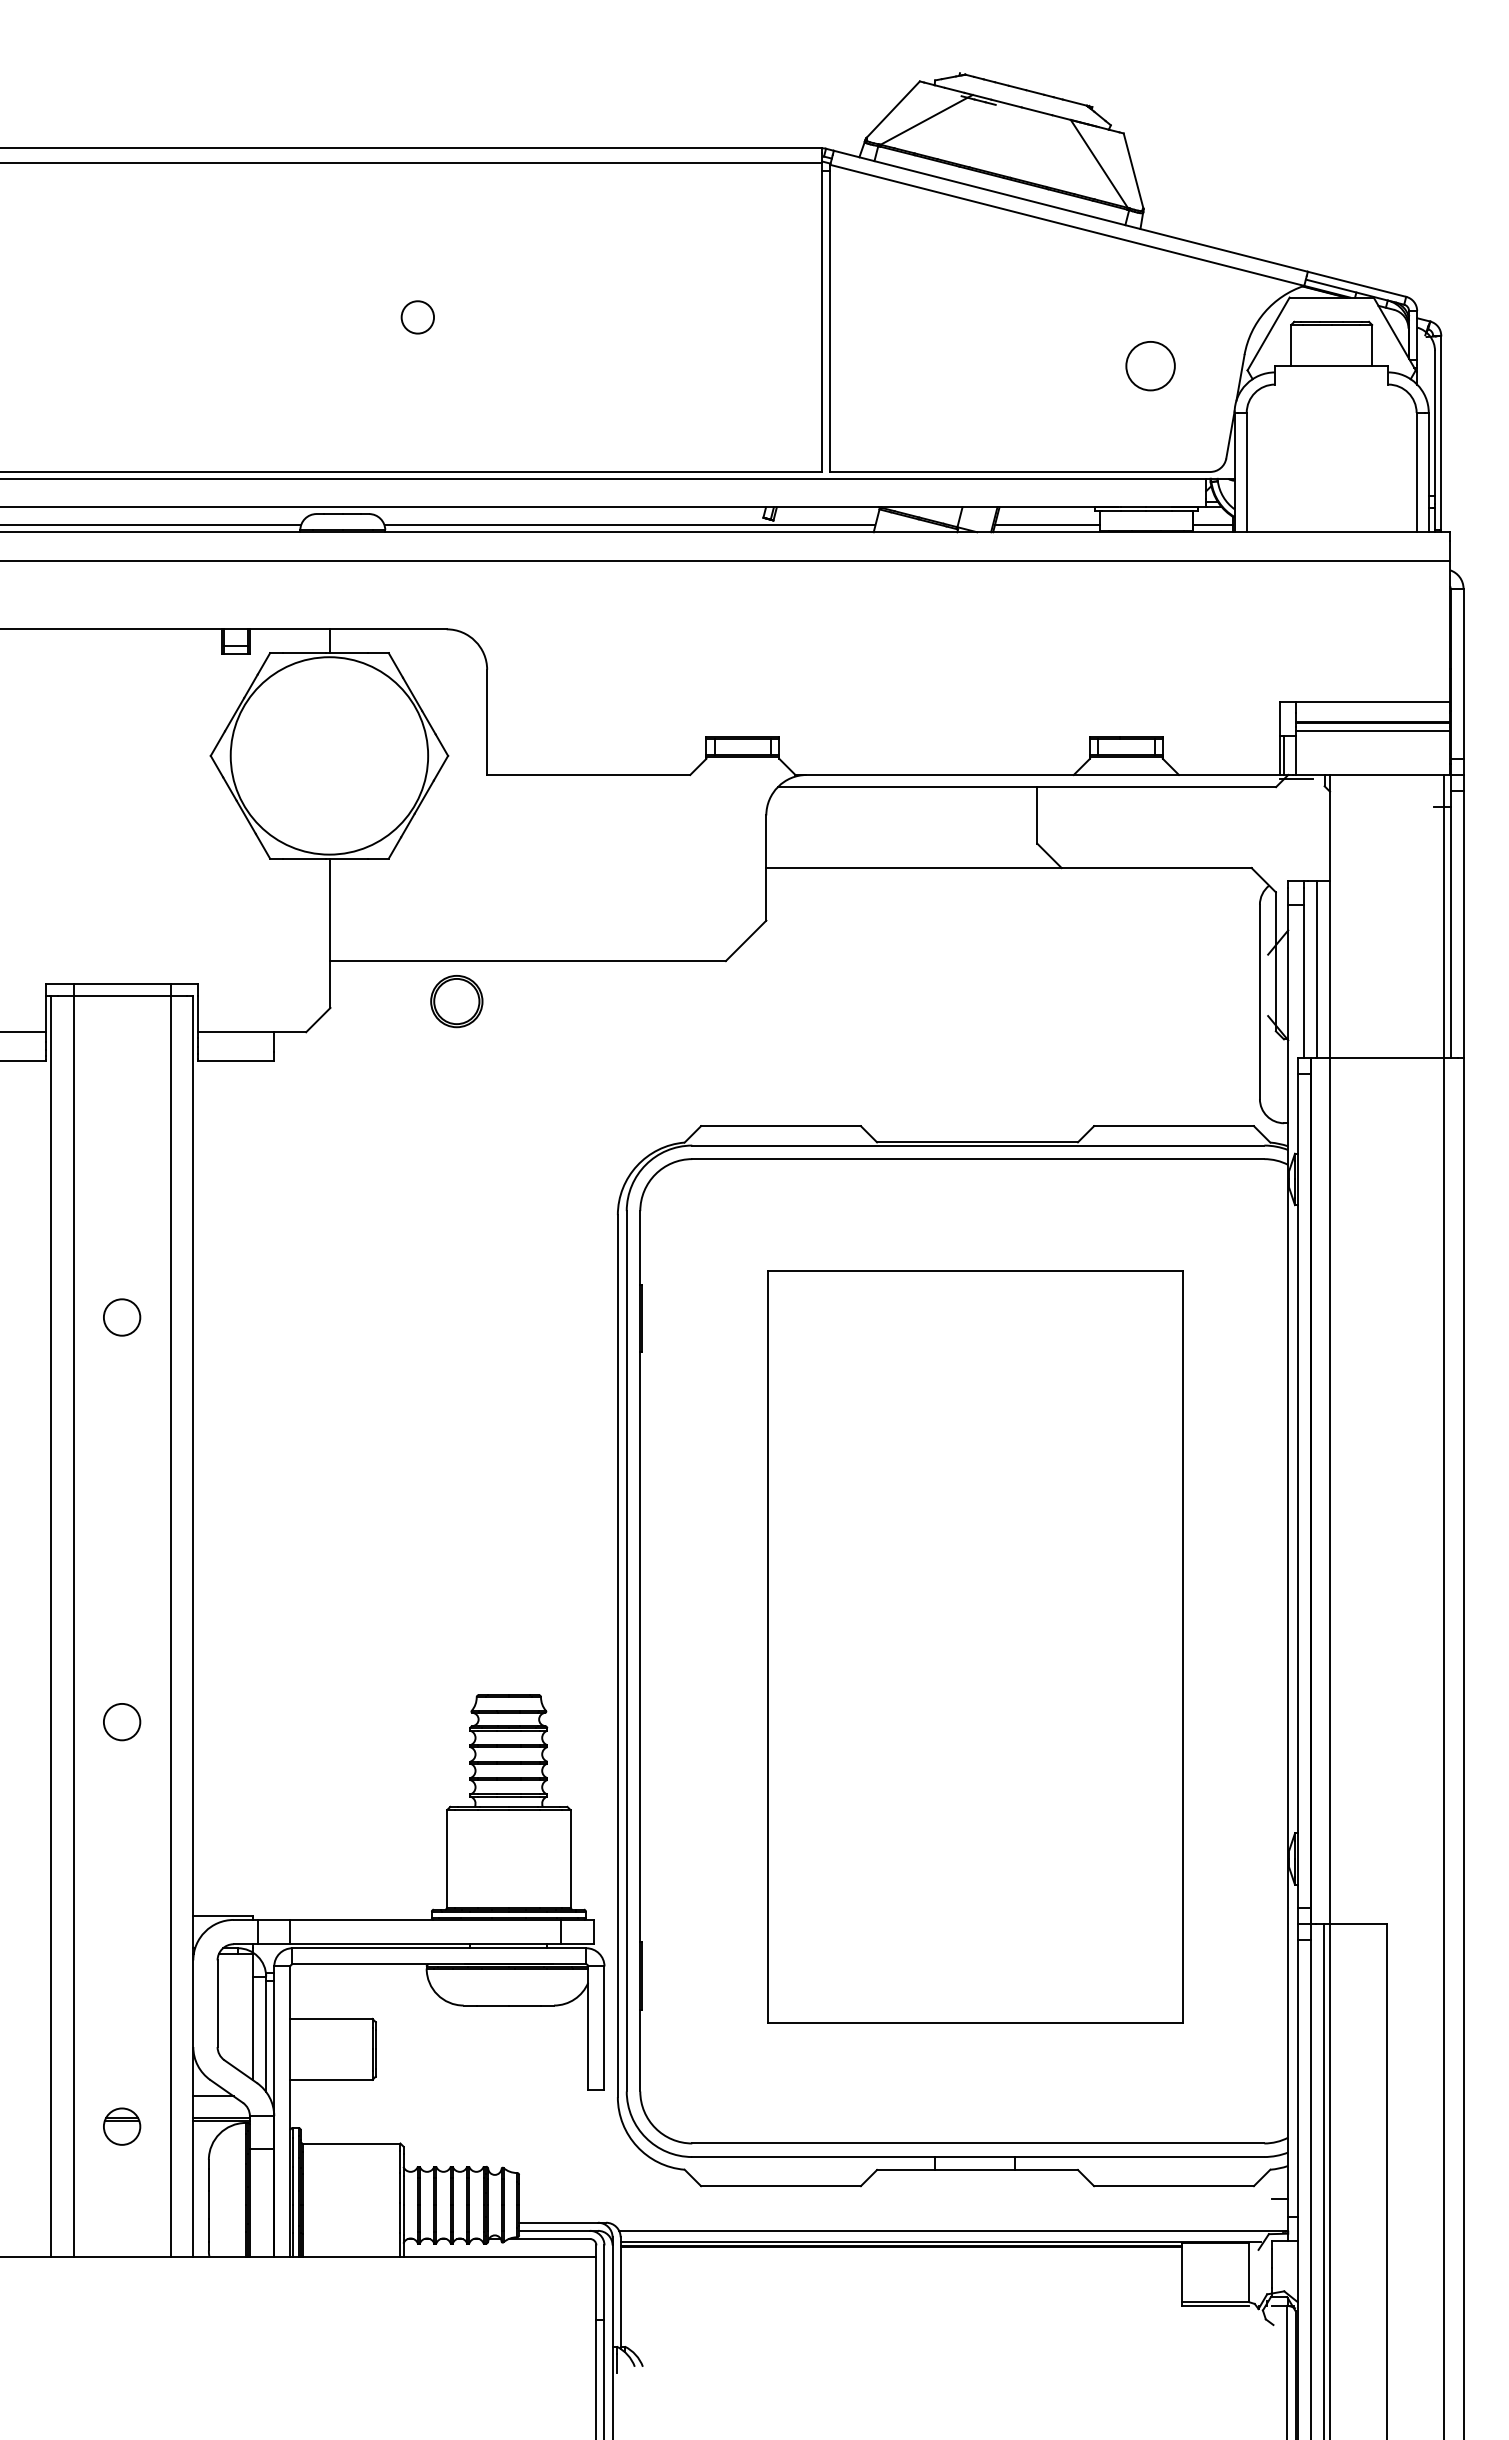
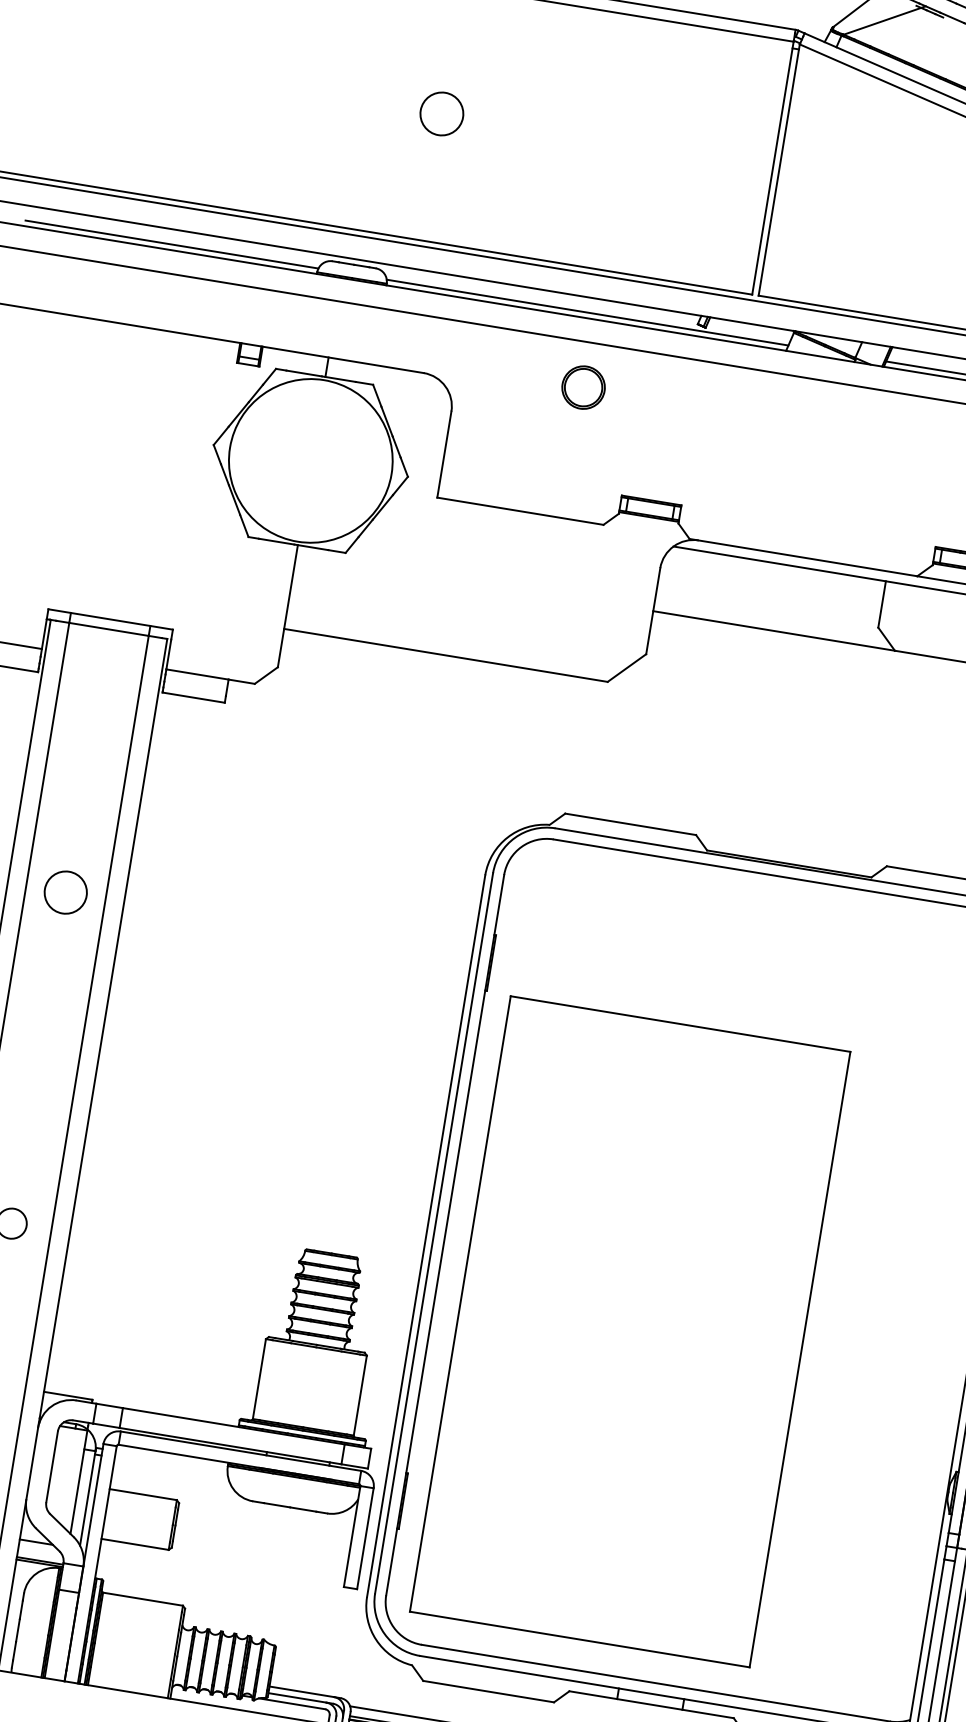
circle: (417, 317) -> (441, 113), size x1.6
part: (456, 1001) -> (583, 387), moved
circle: (122, 1317) -> (66, 892), size x1.4
part: (975, 1646) -> (630, 1331), moved

